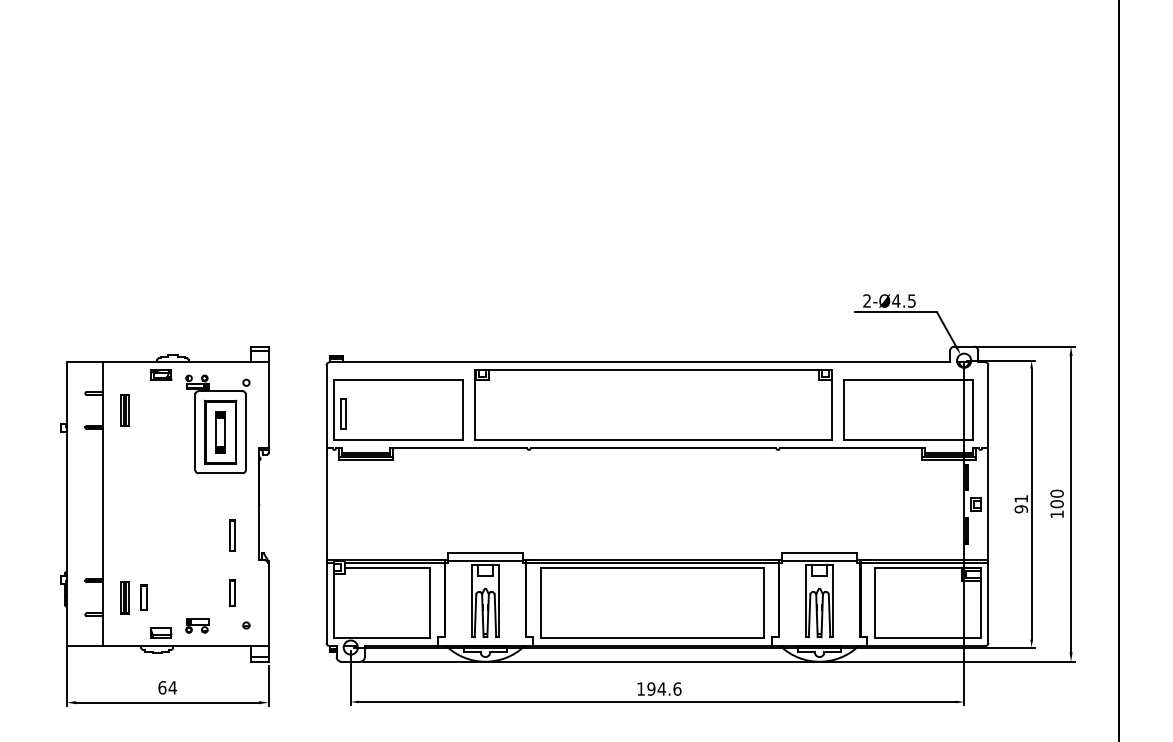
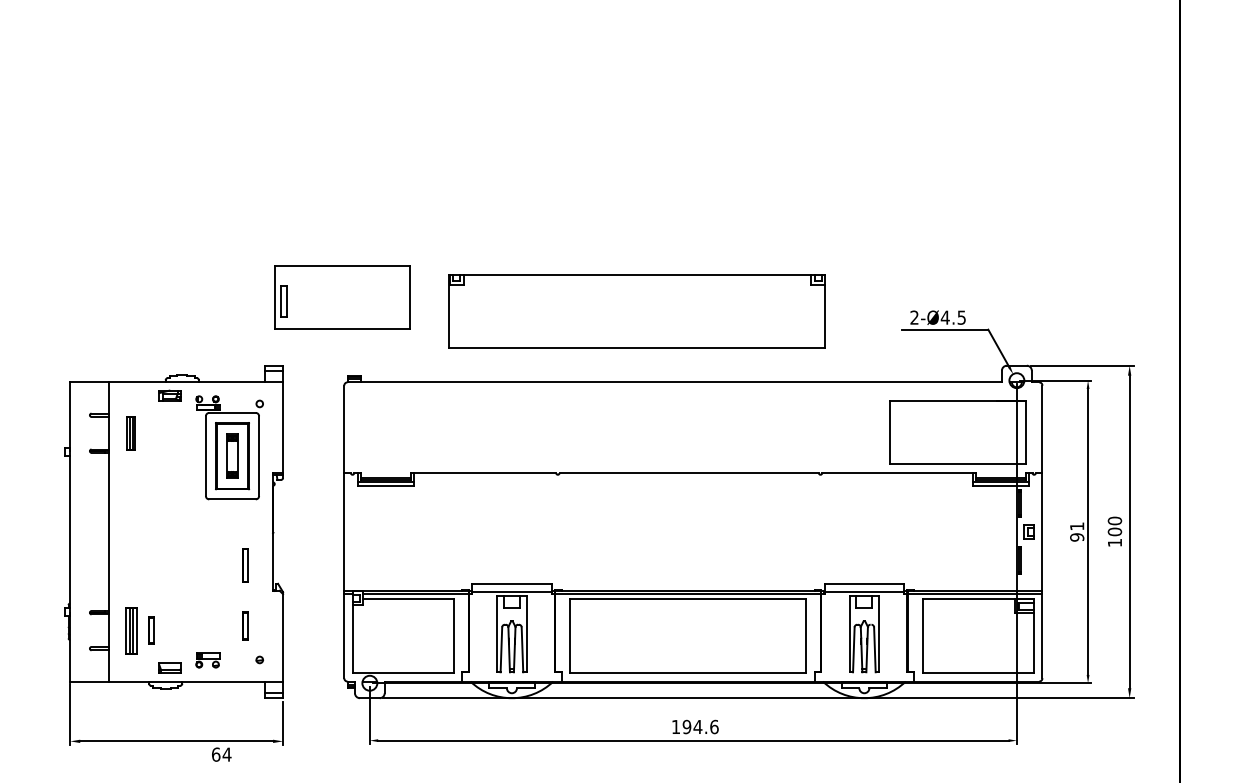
part: (652, 405) -> (636, 311), moved
part: (398, 409) -> (342, 297), moved
part: (123, 597) -> (130, 630), size x1.4
text: (167, 687) -> (221, 754), moved

